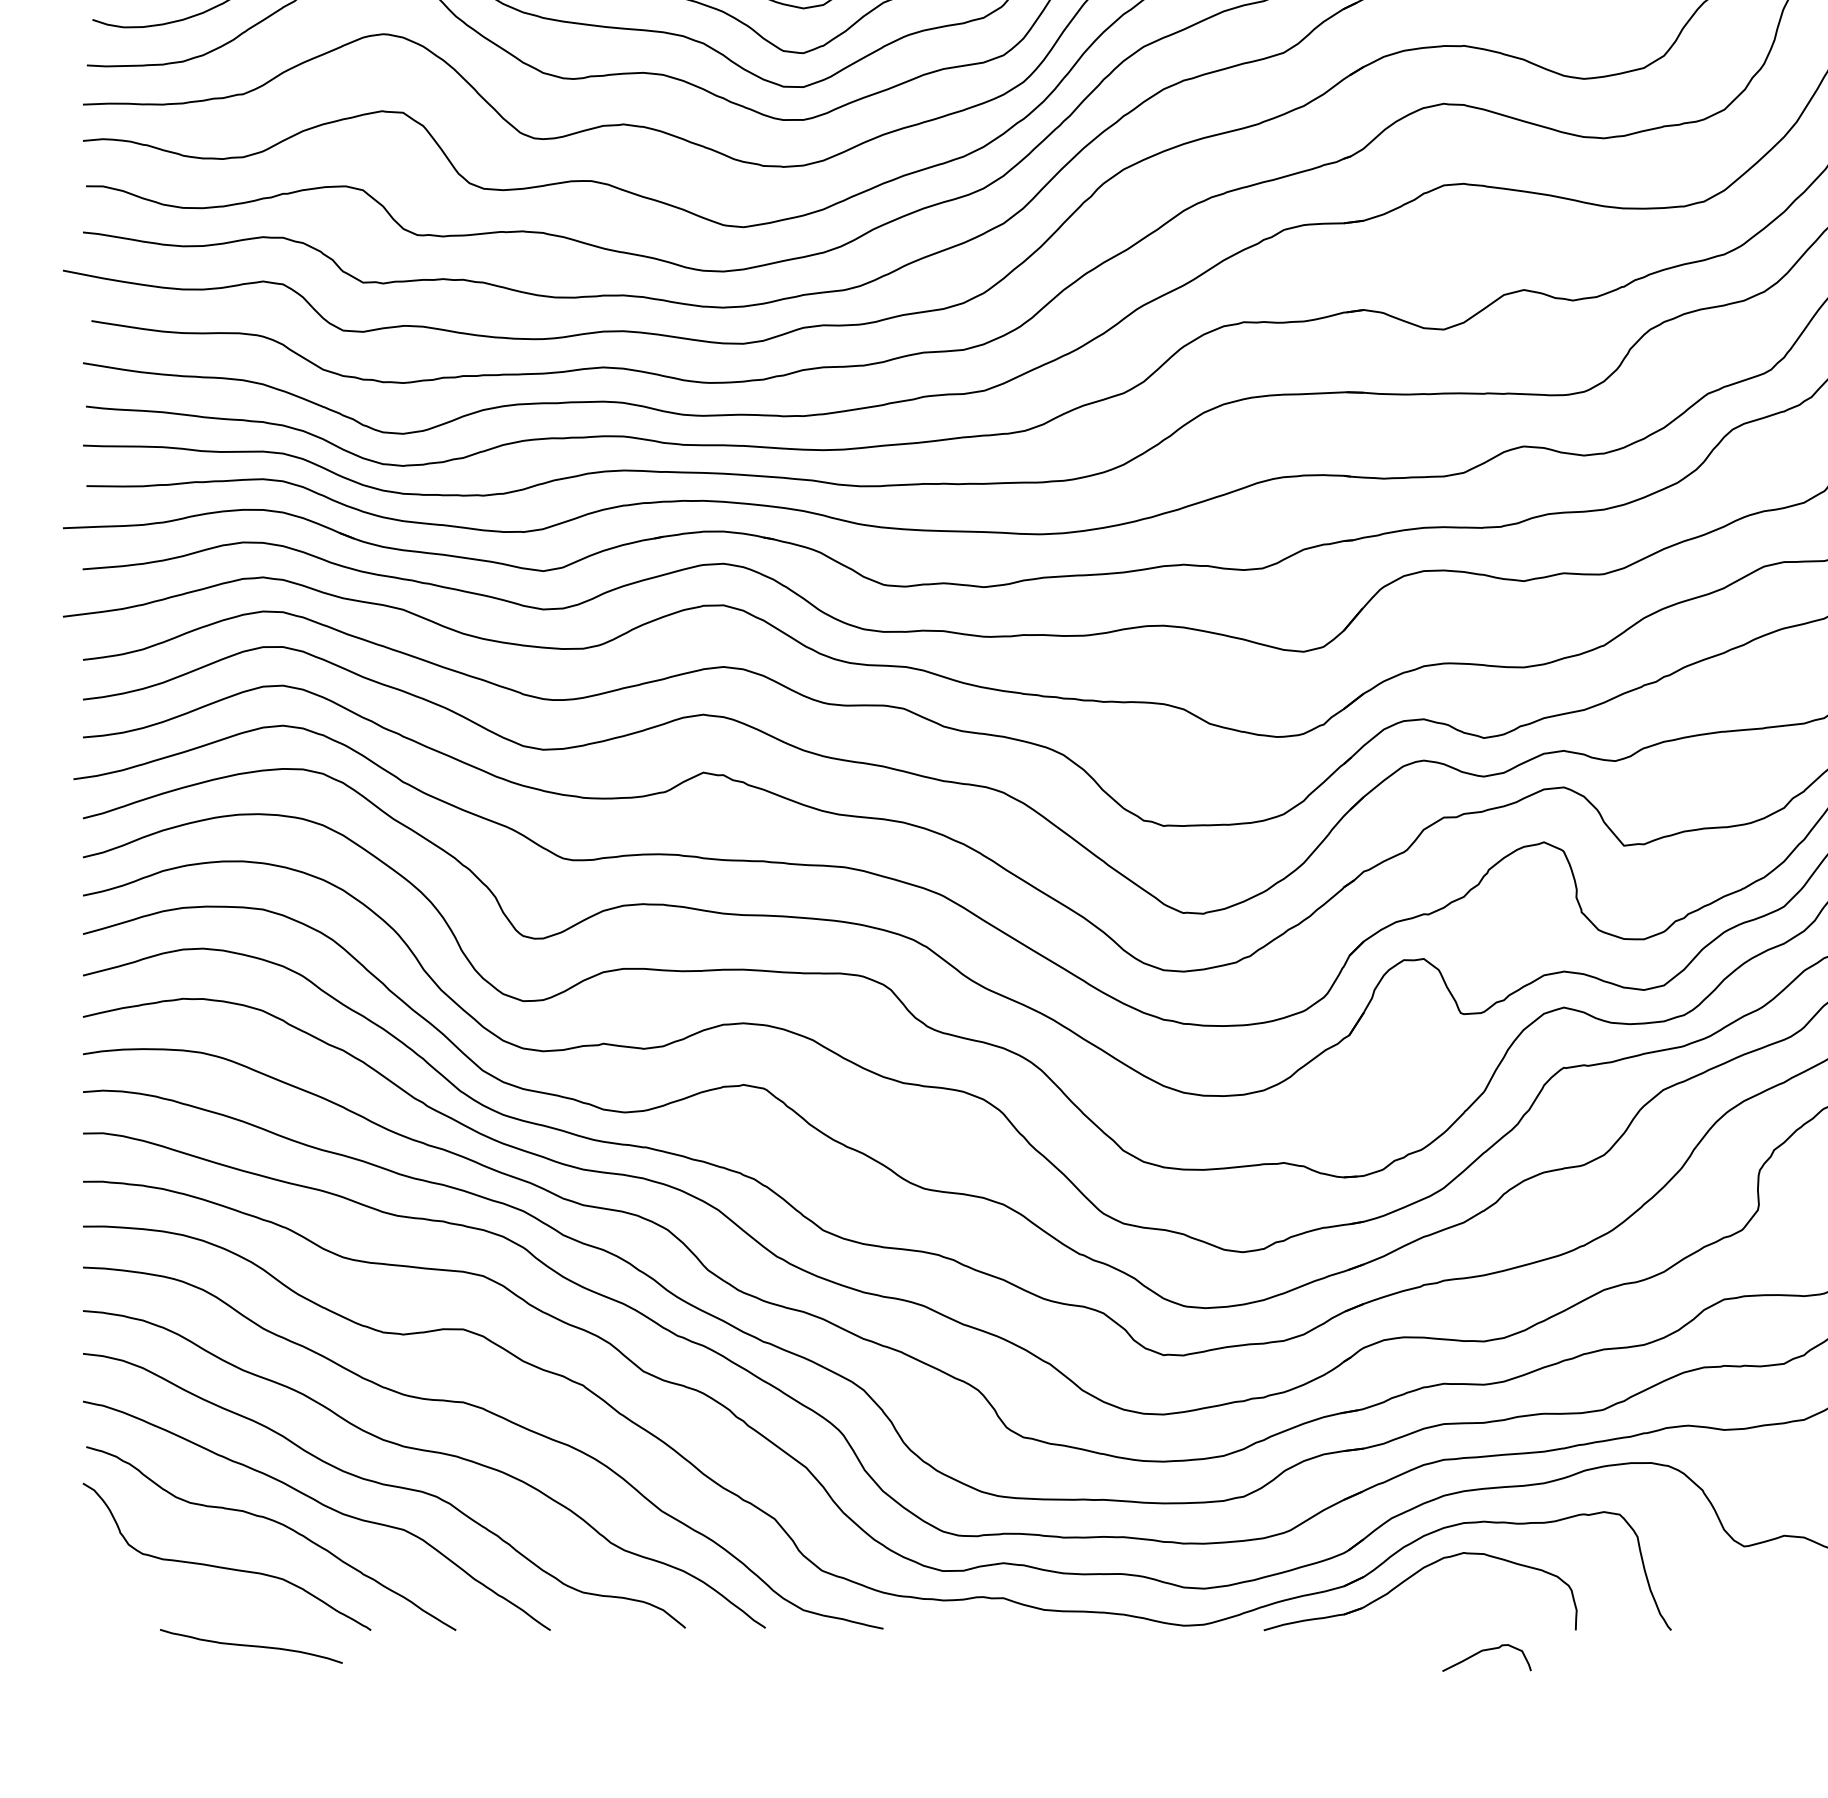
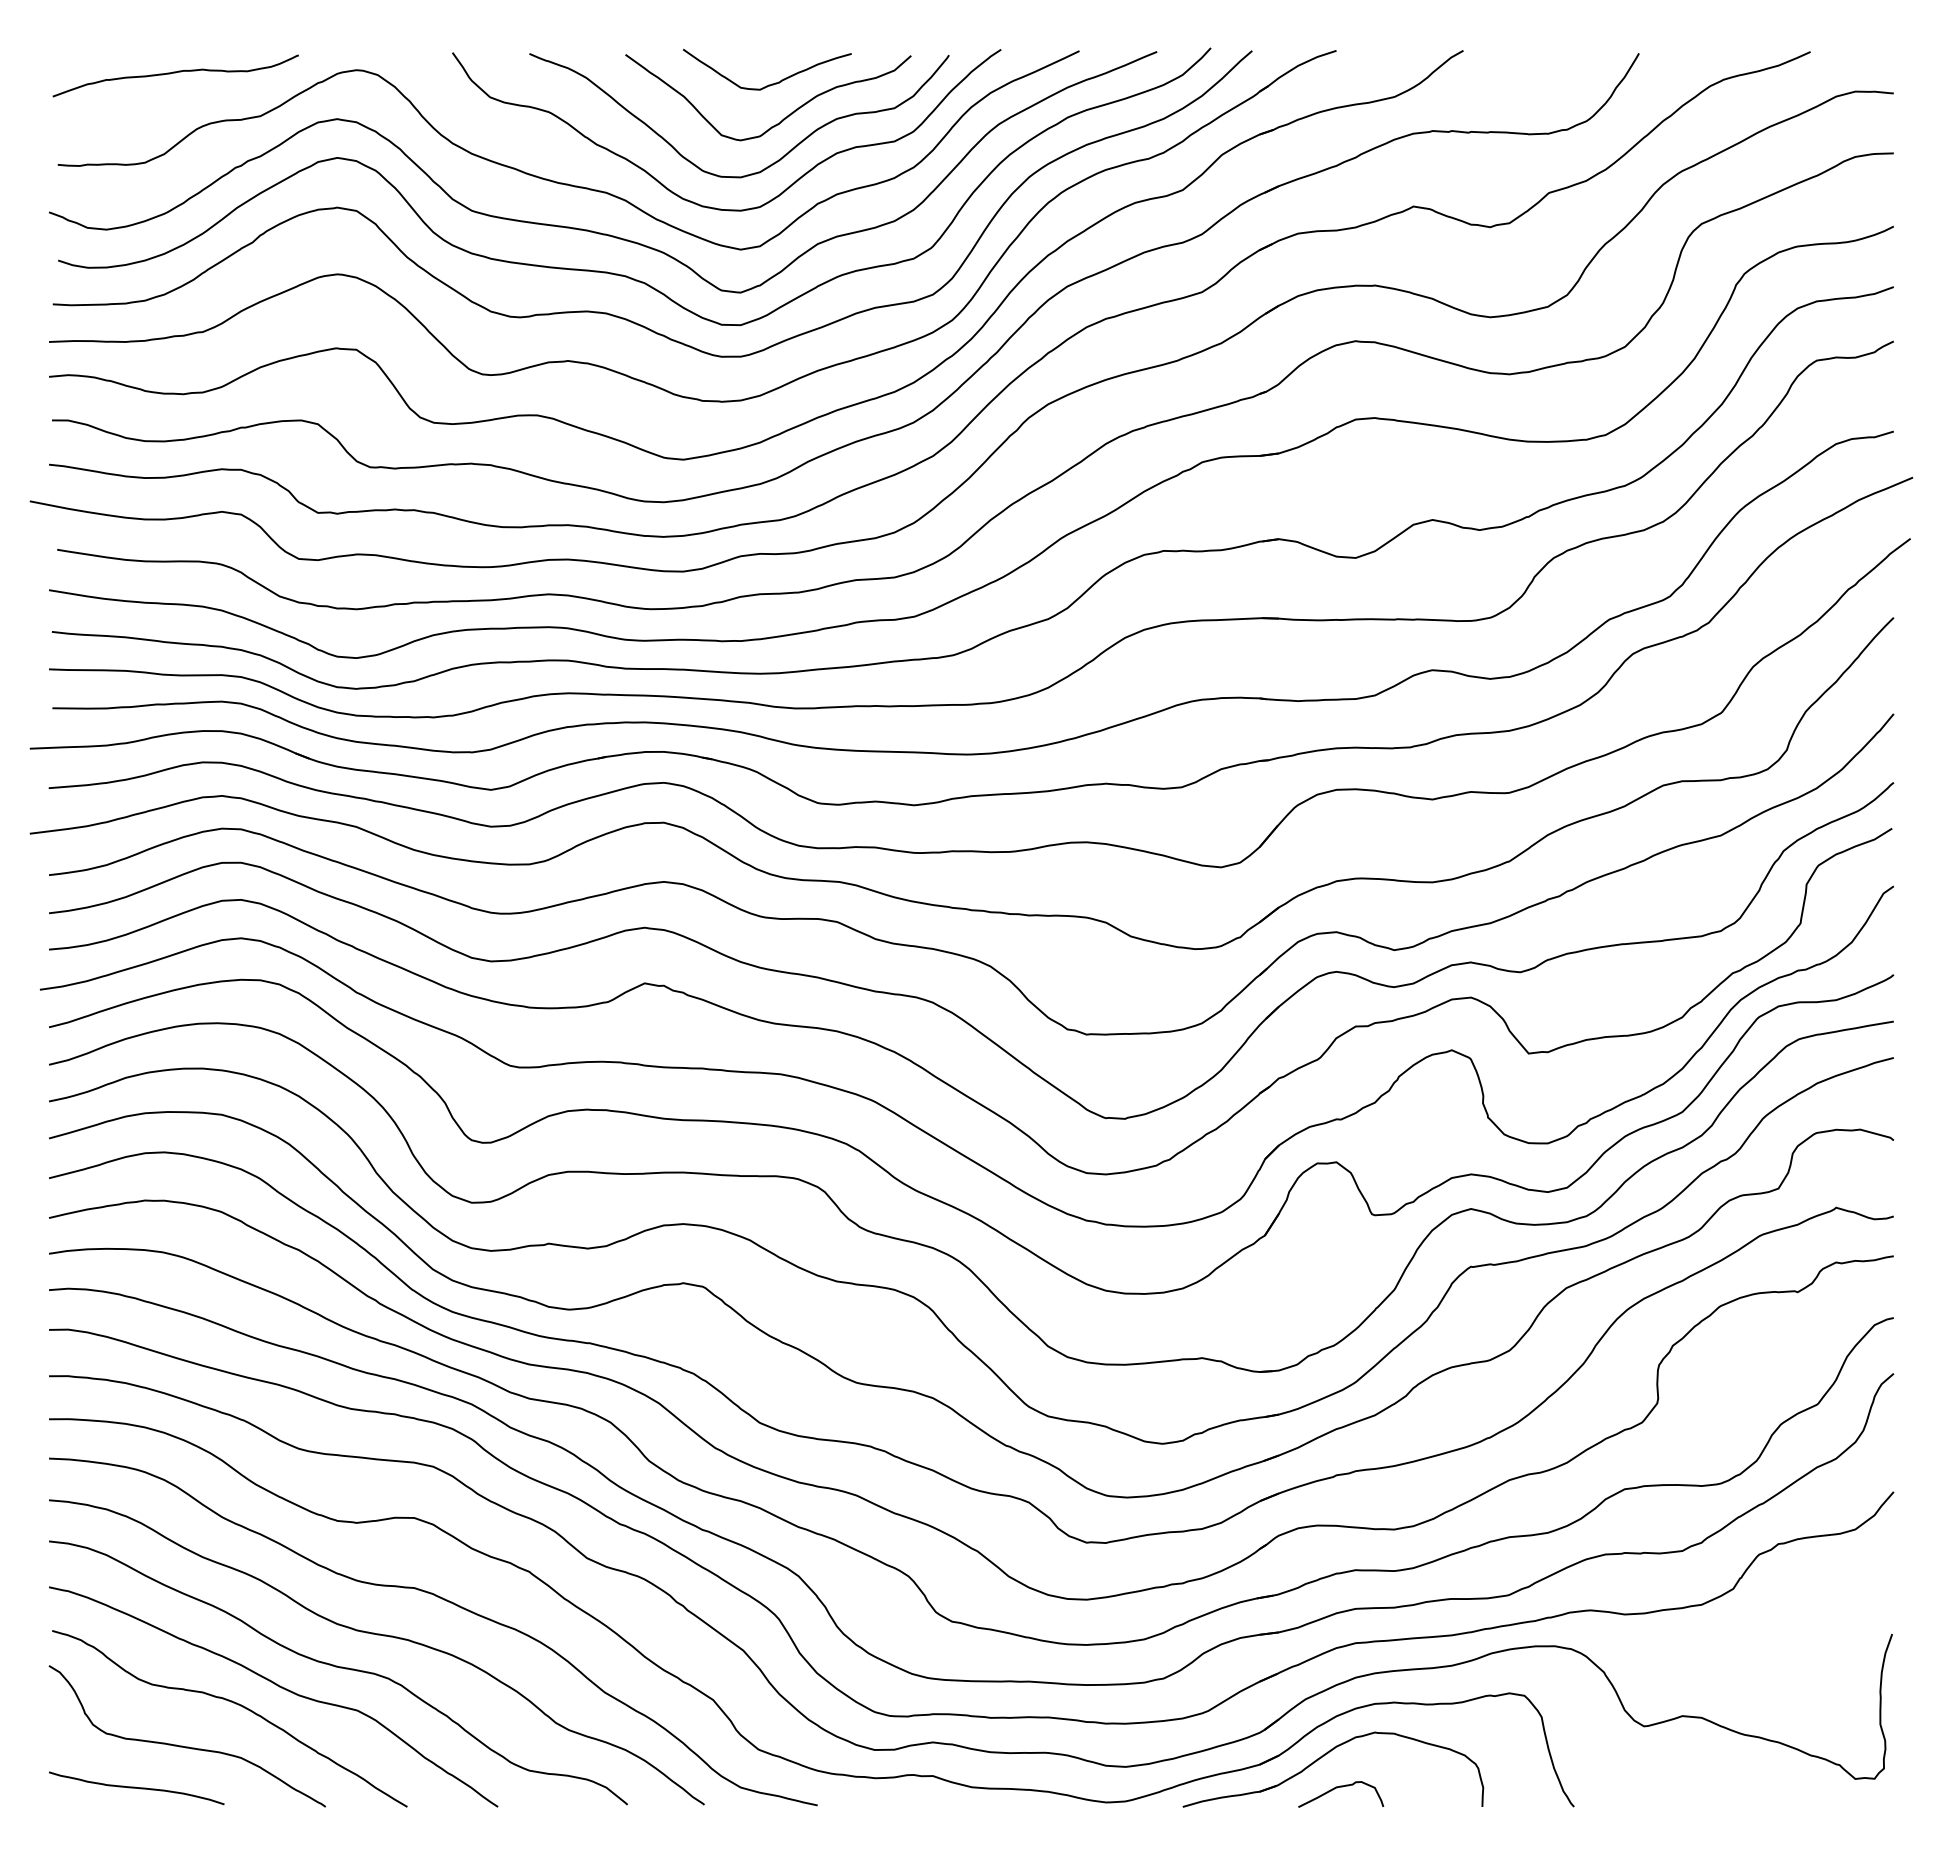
curve: (251, 1646) -> (136, 1788), moved
curve: (1487, 1650) -> (1341, 1787), moved

